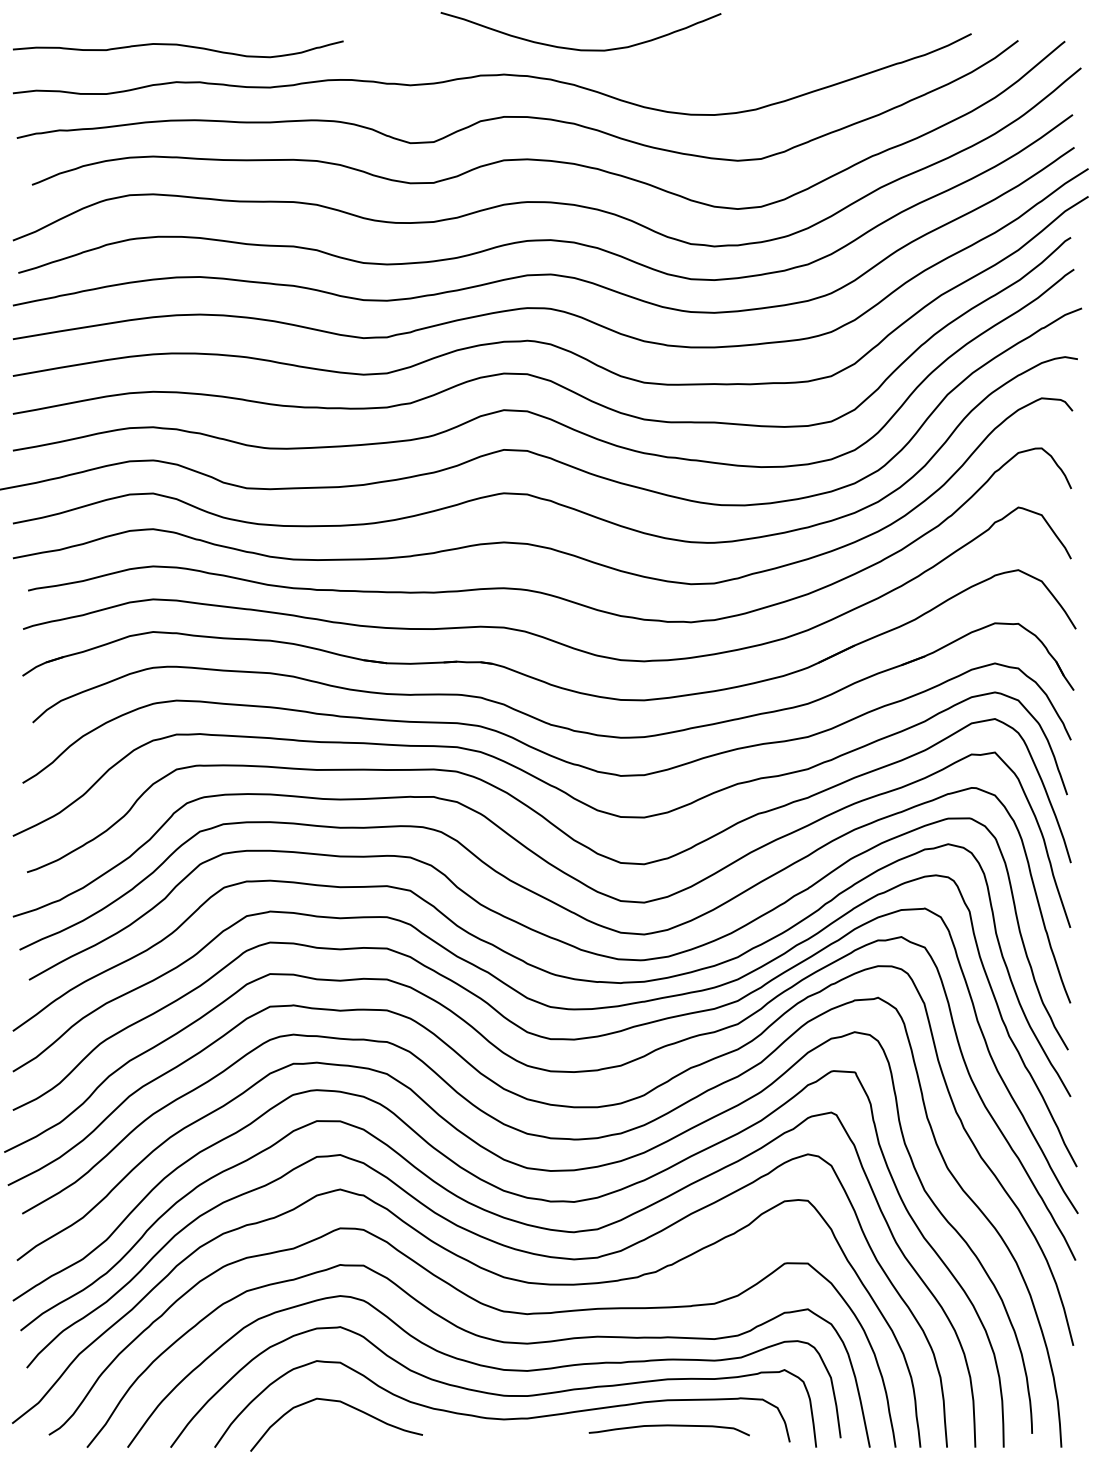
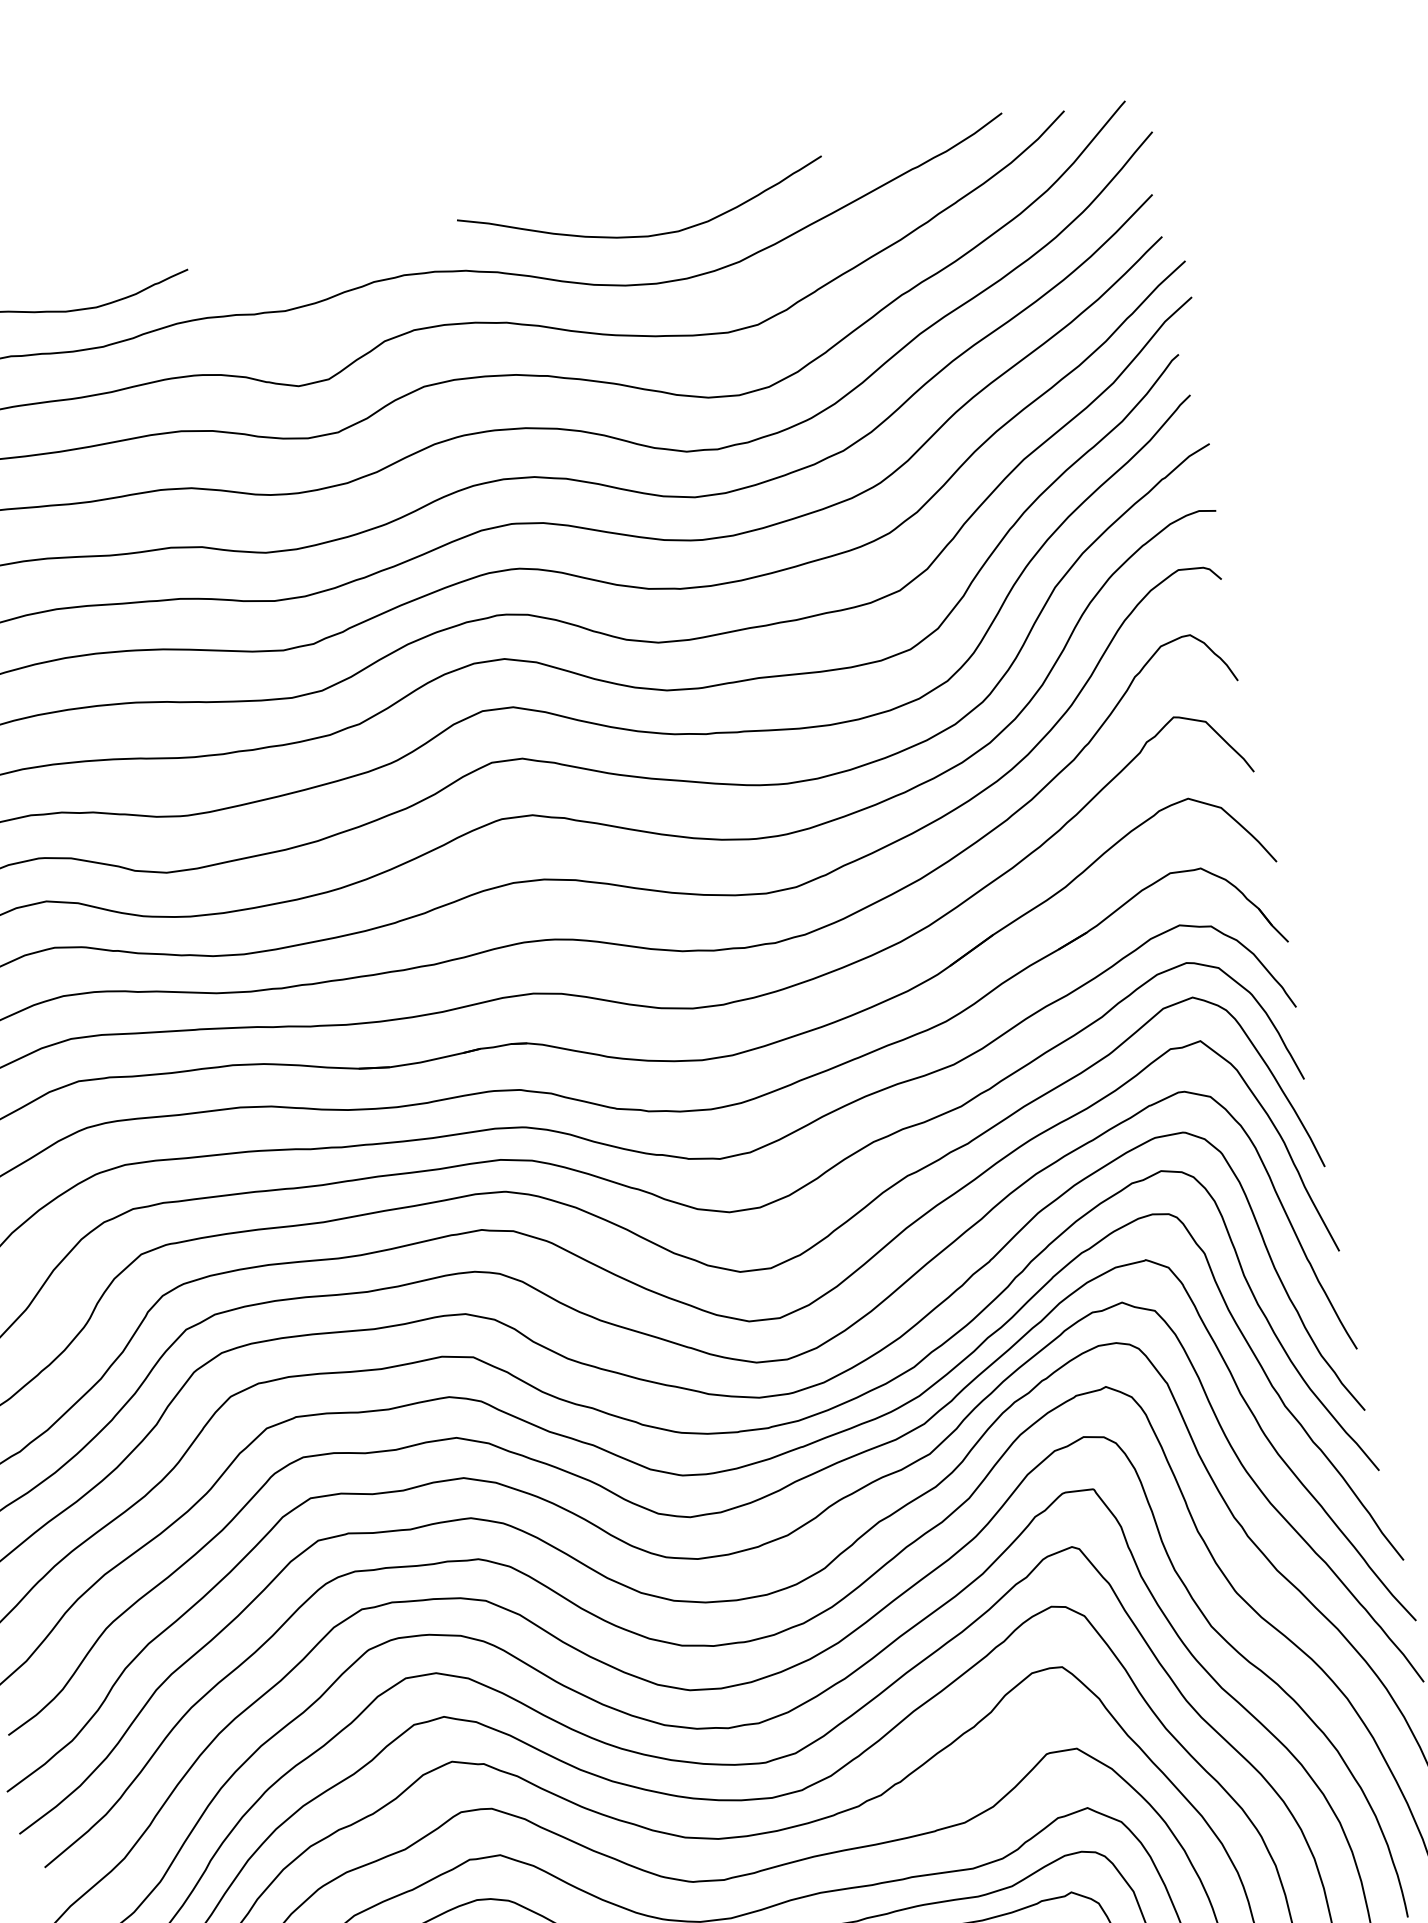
curve: (576, 48) -> (641, 235), moved

